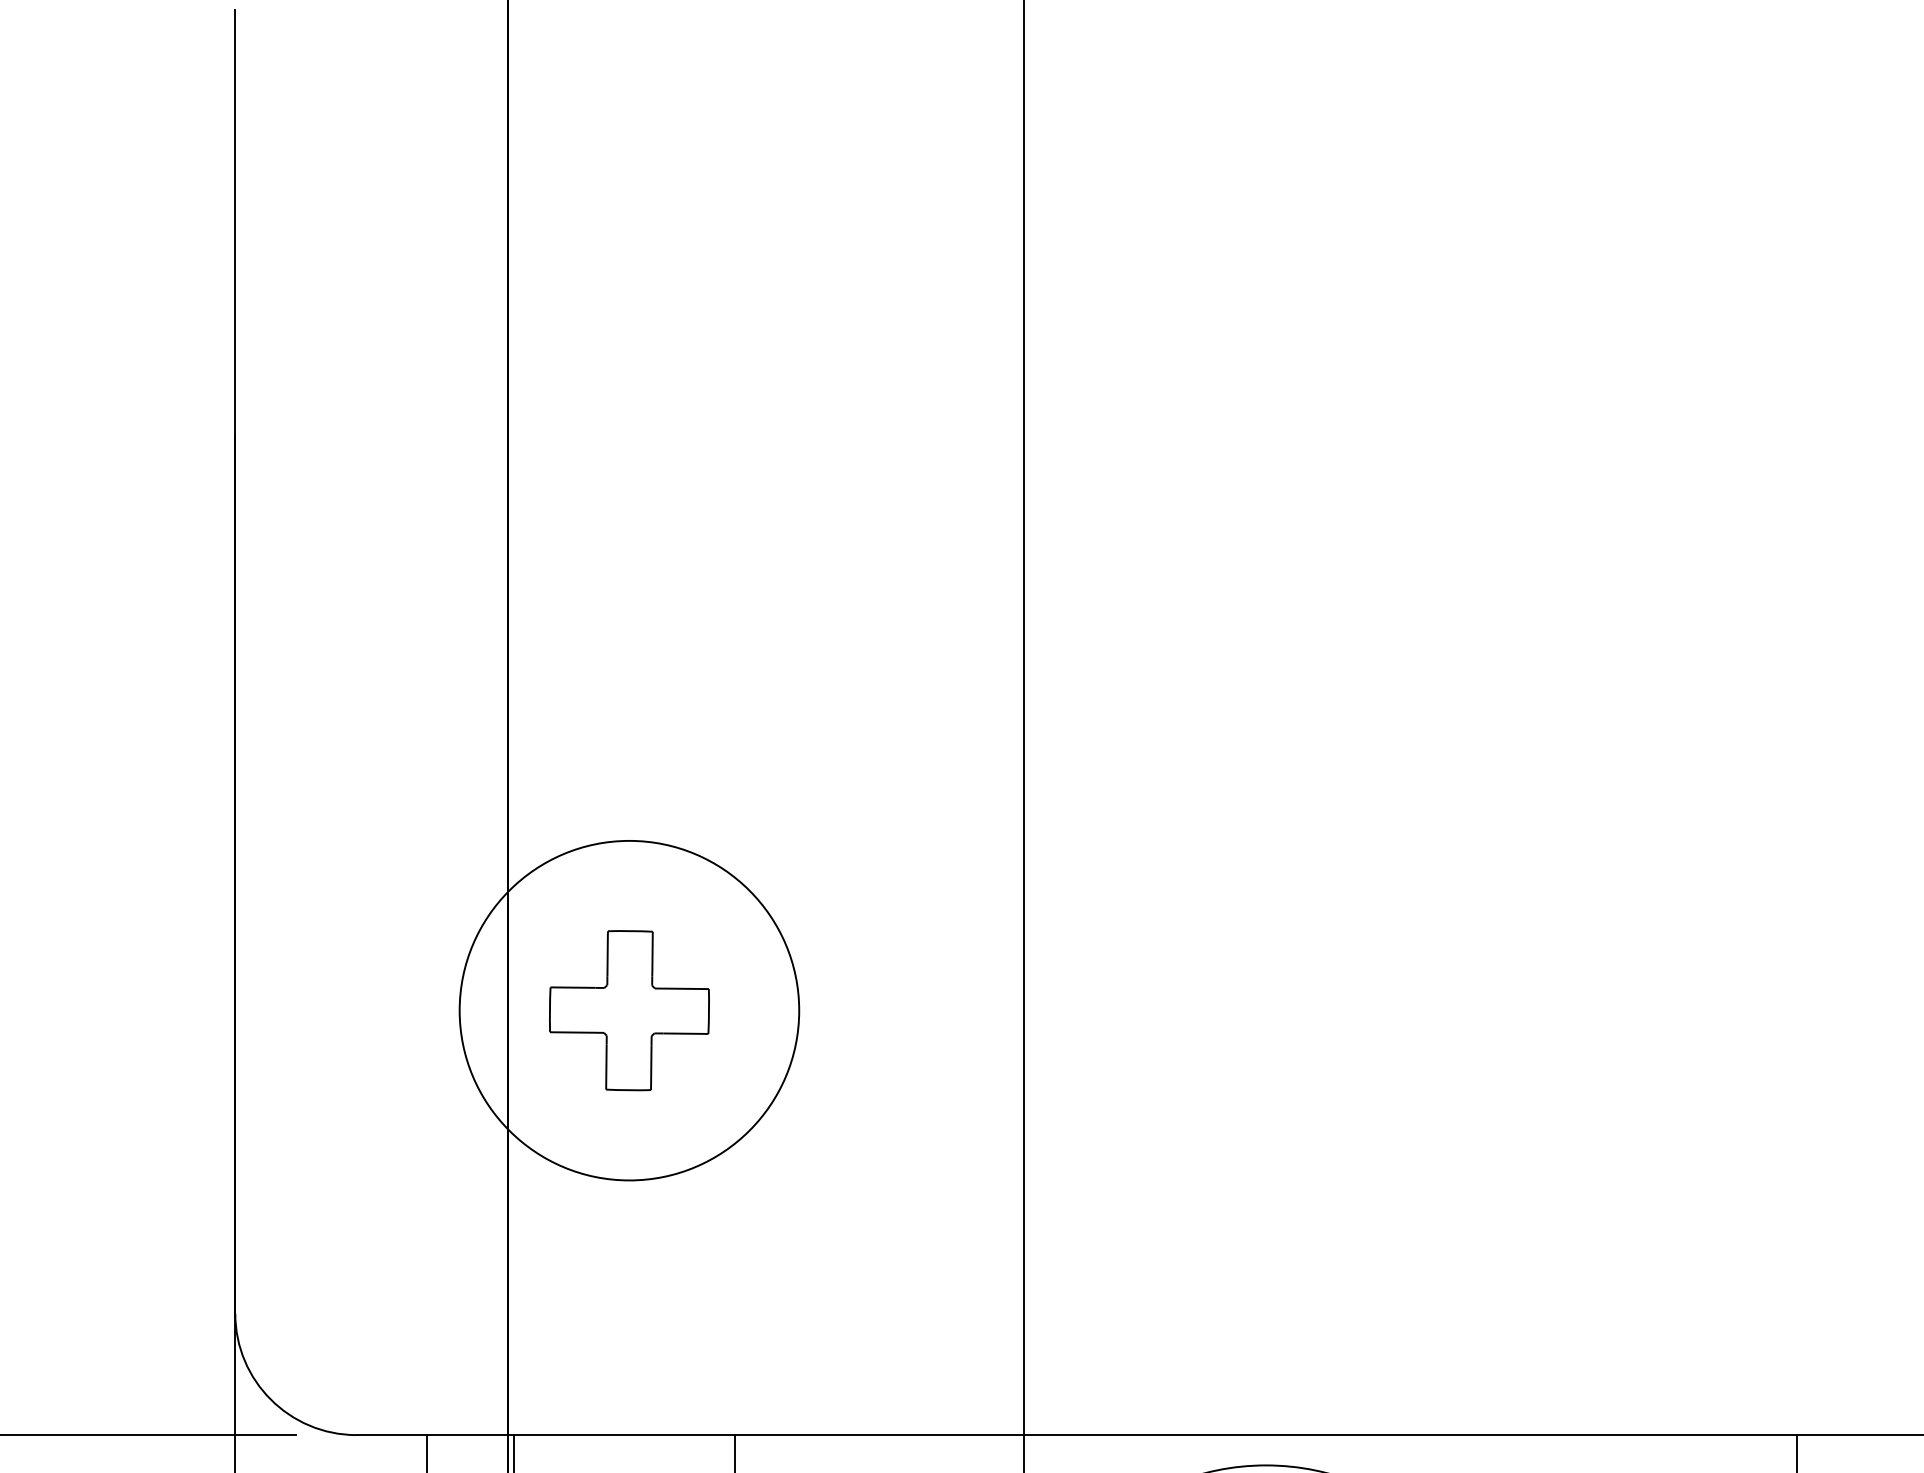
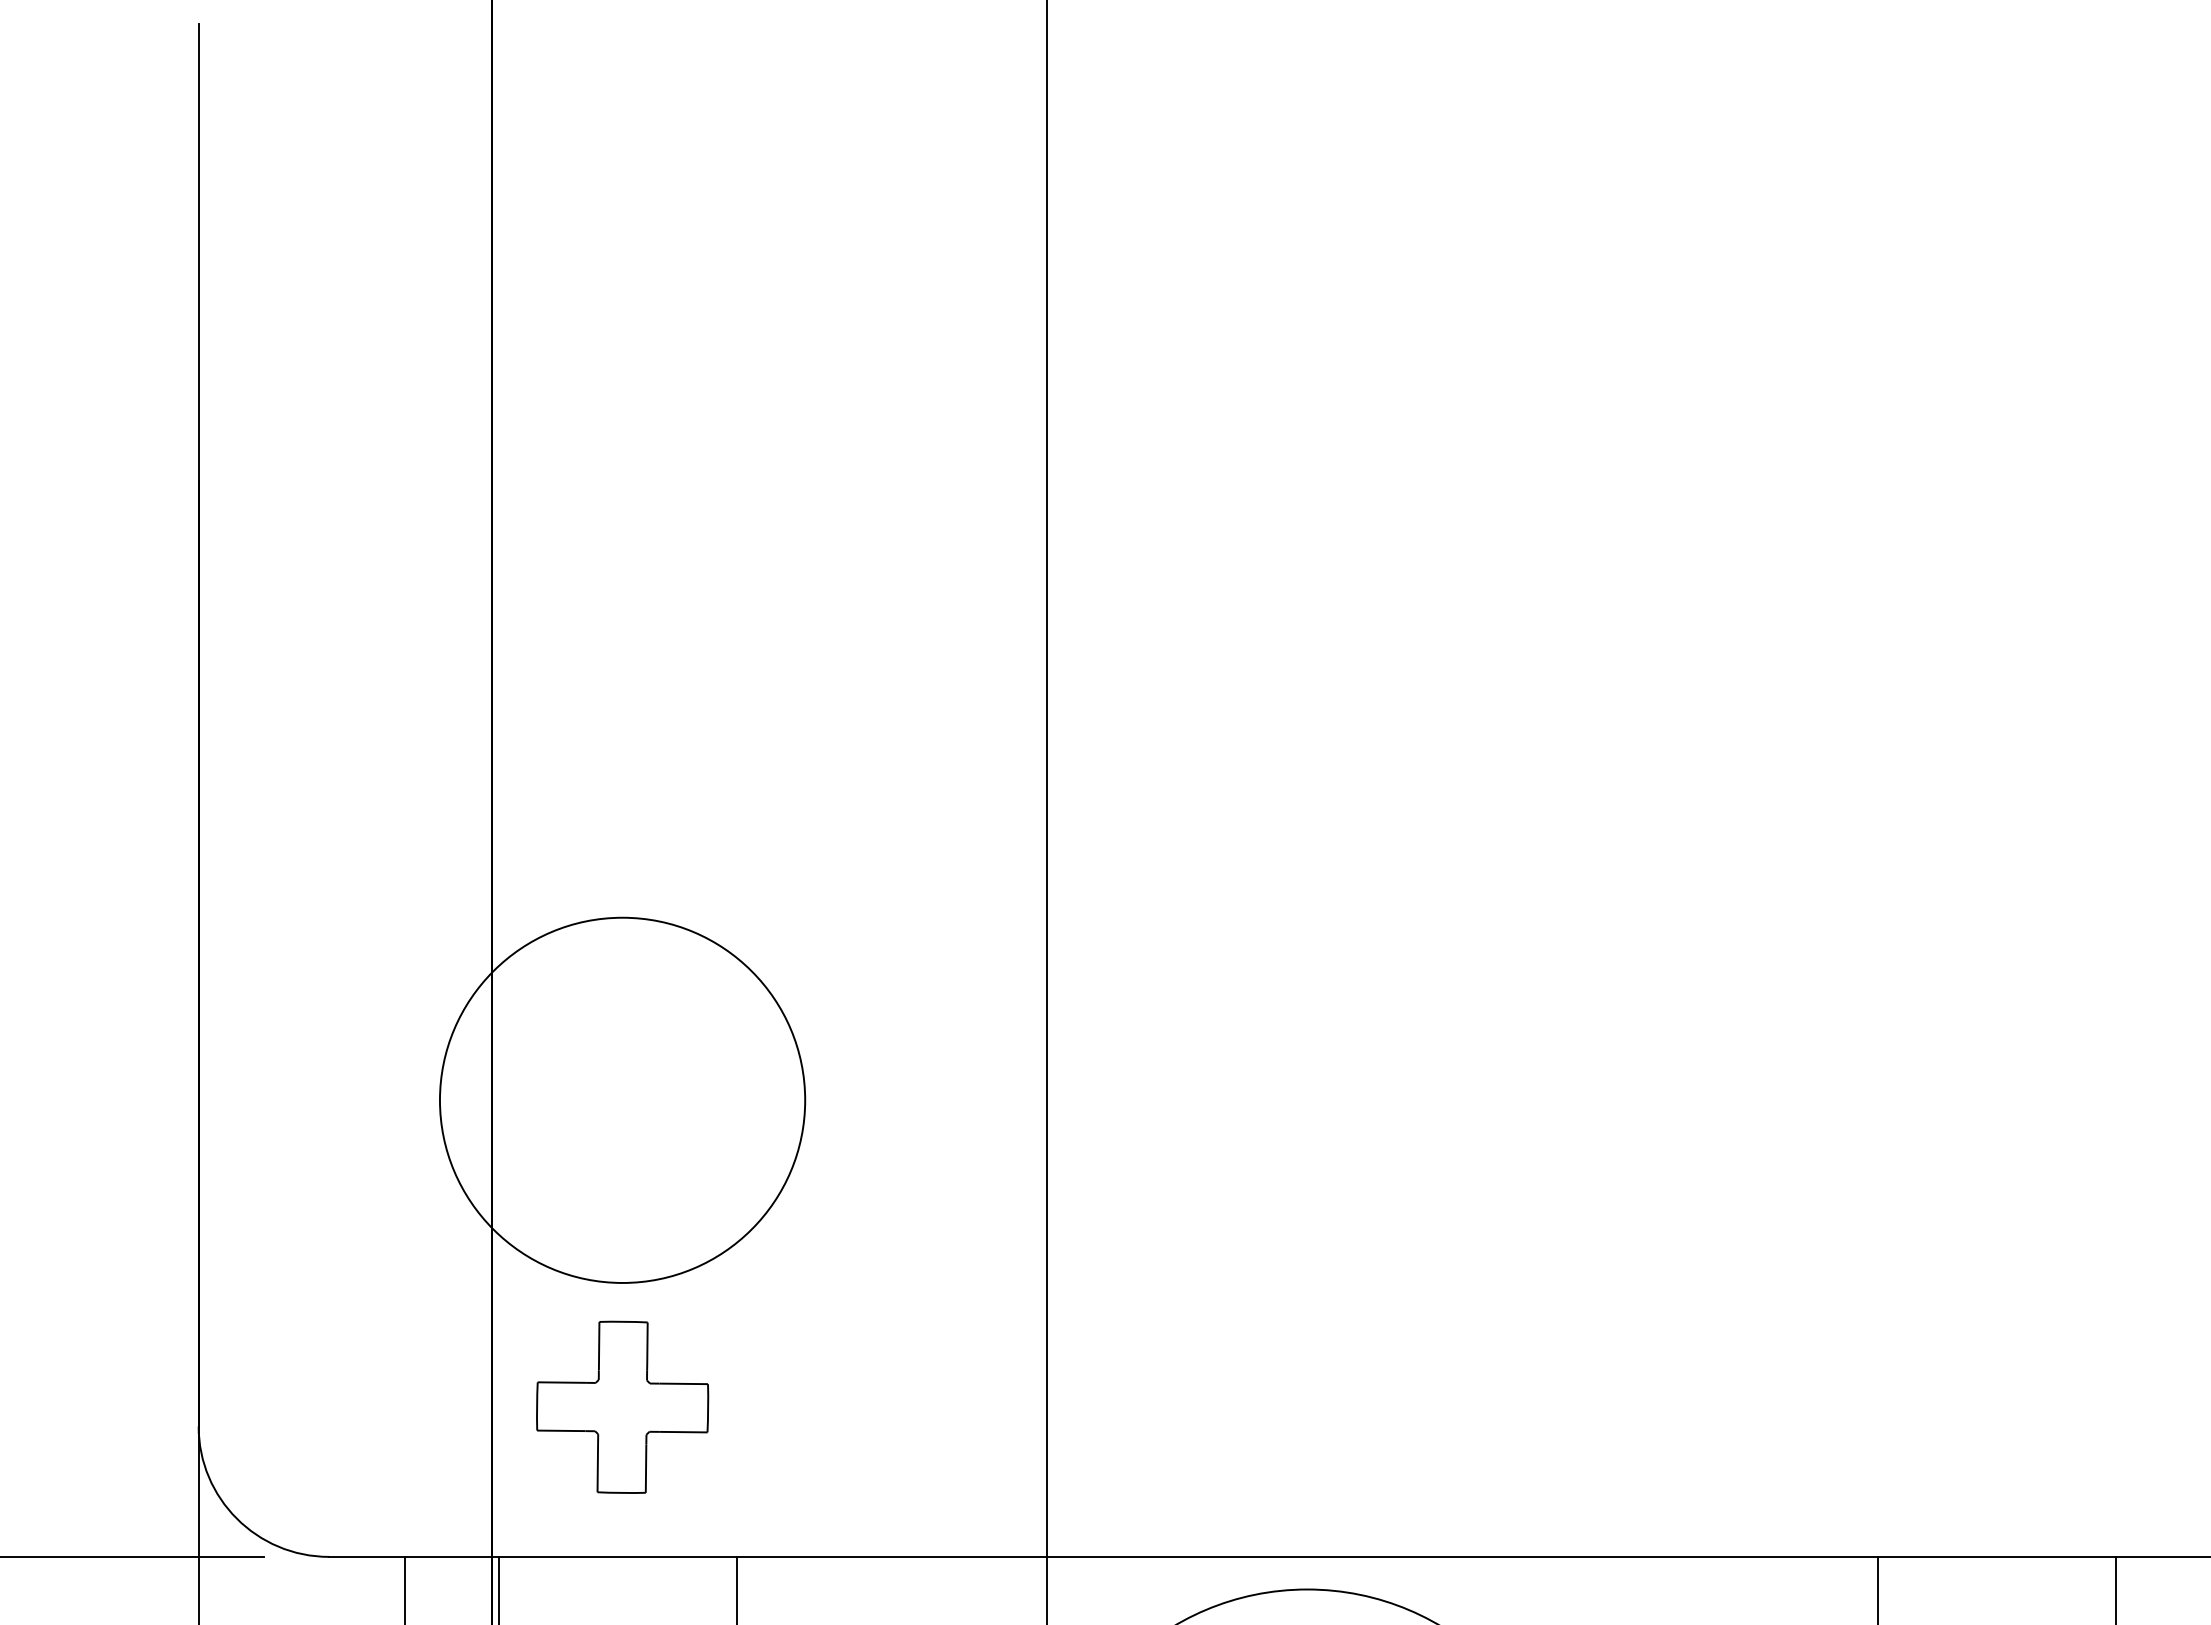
part: (629, 1009) -> (622, 1406), moved

